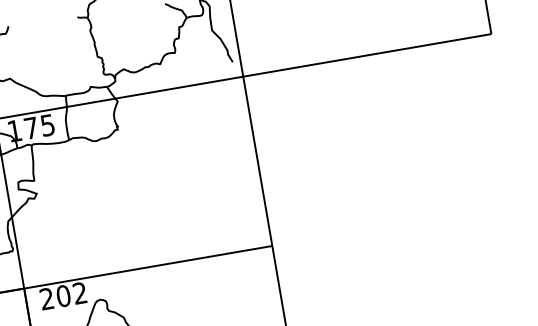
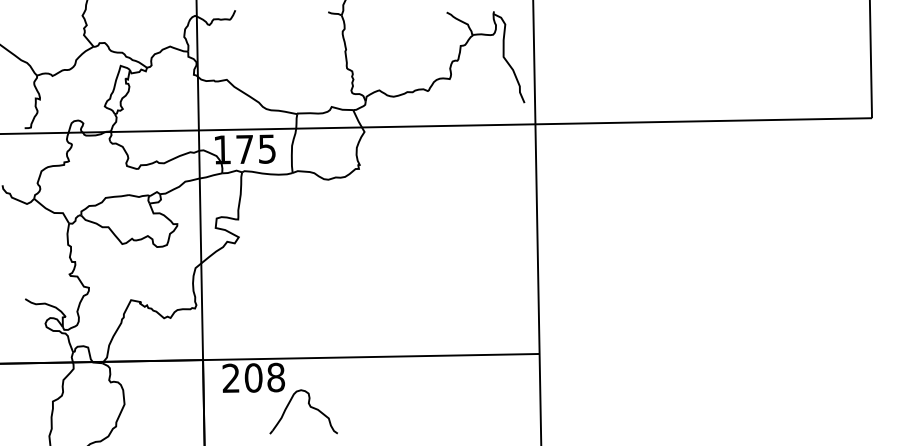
text: (80, 293) -> (276, 377), 202 -> 208

